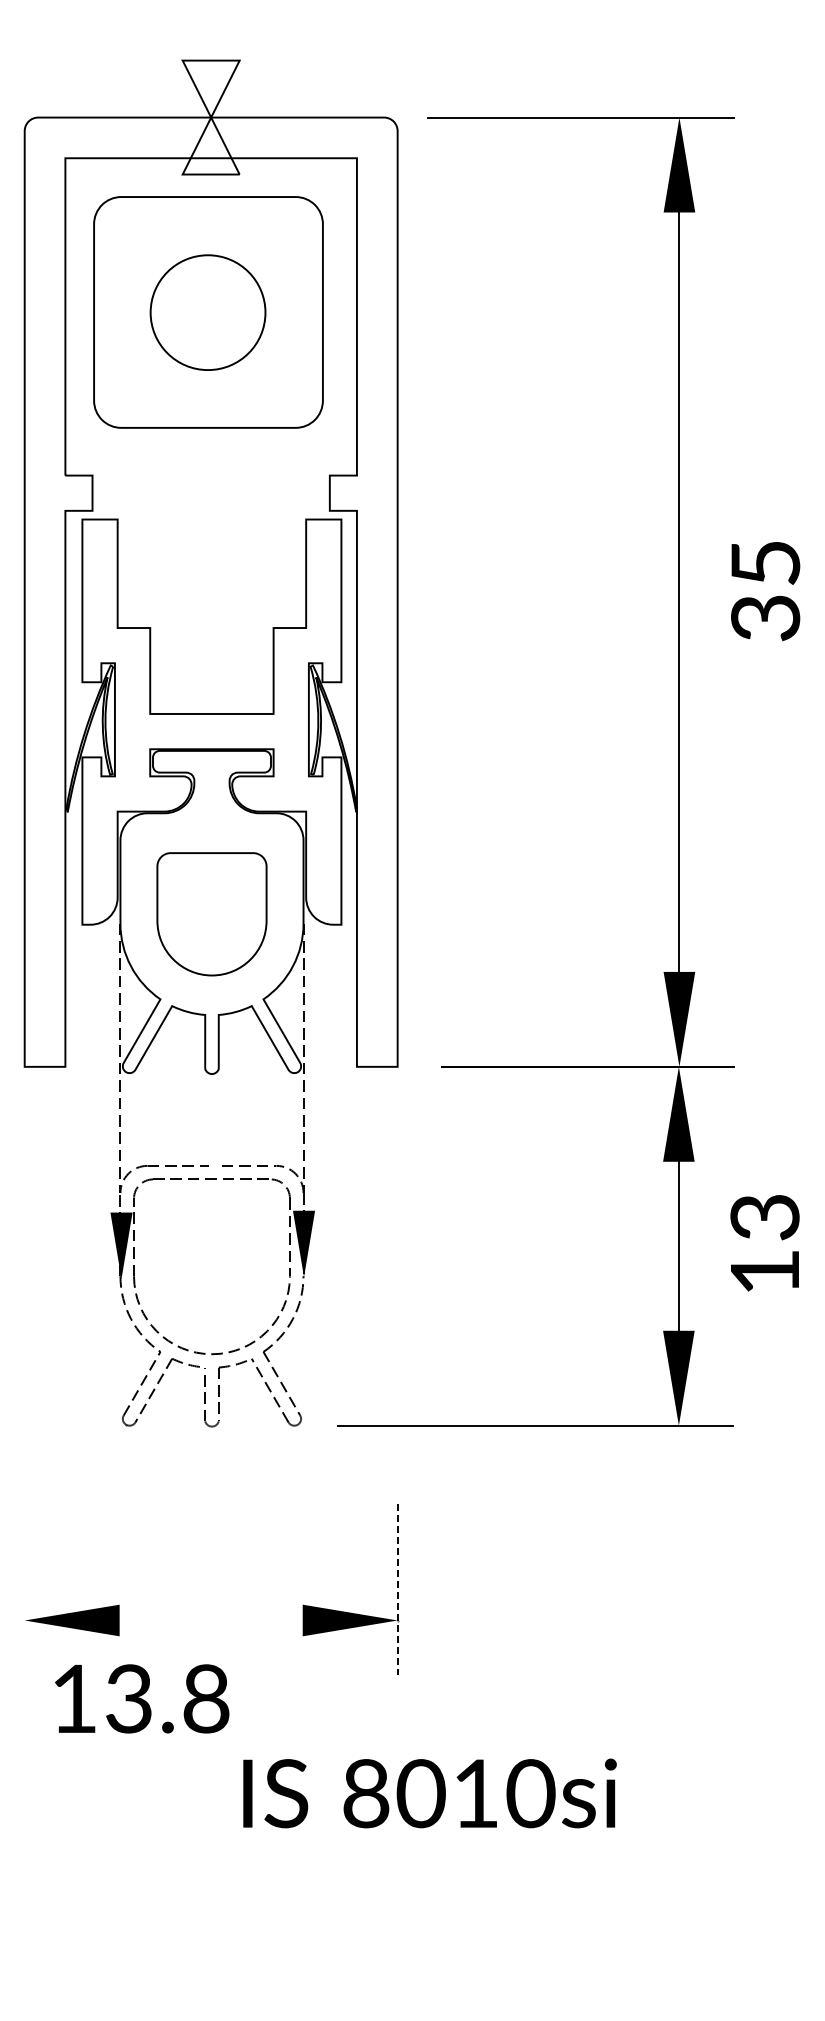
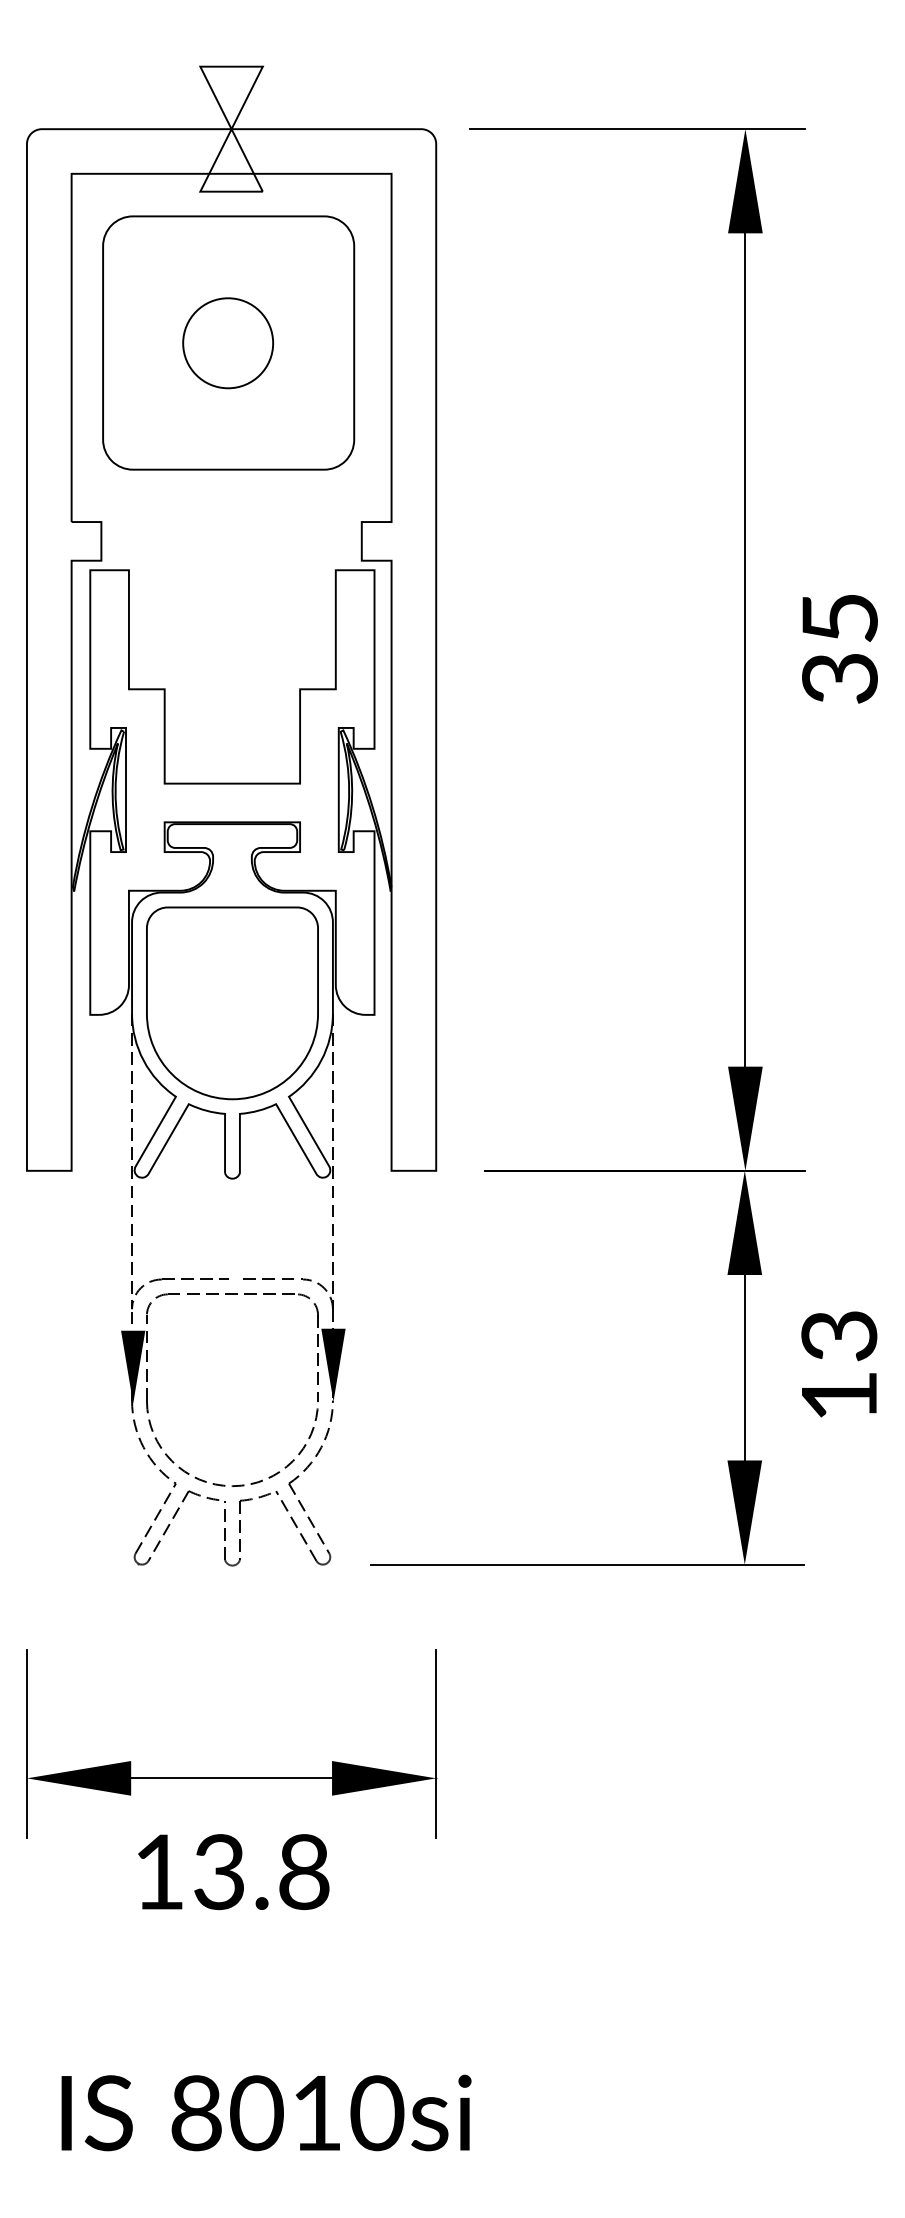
circle: (208, 312) -> (228, 343), size x0.71
part: (211, 914) -> (231, 1003), size x1.43
line: (24, 1588) -> (26, 1743), added
line: (397, 1589) -> (436, 1744), dashed -> solid
line: (210, 1620) -> (230, 1778), added
text: (142, 1698) -> (234, 1871), moved
text: (429, 1793) -> (265, 2113), moved

